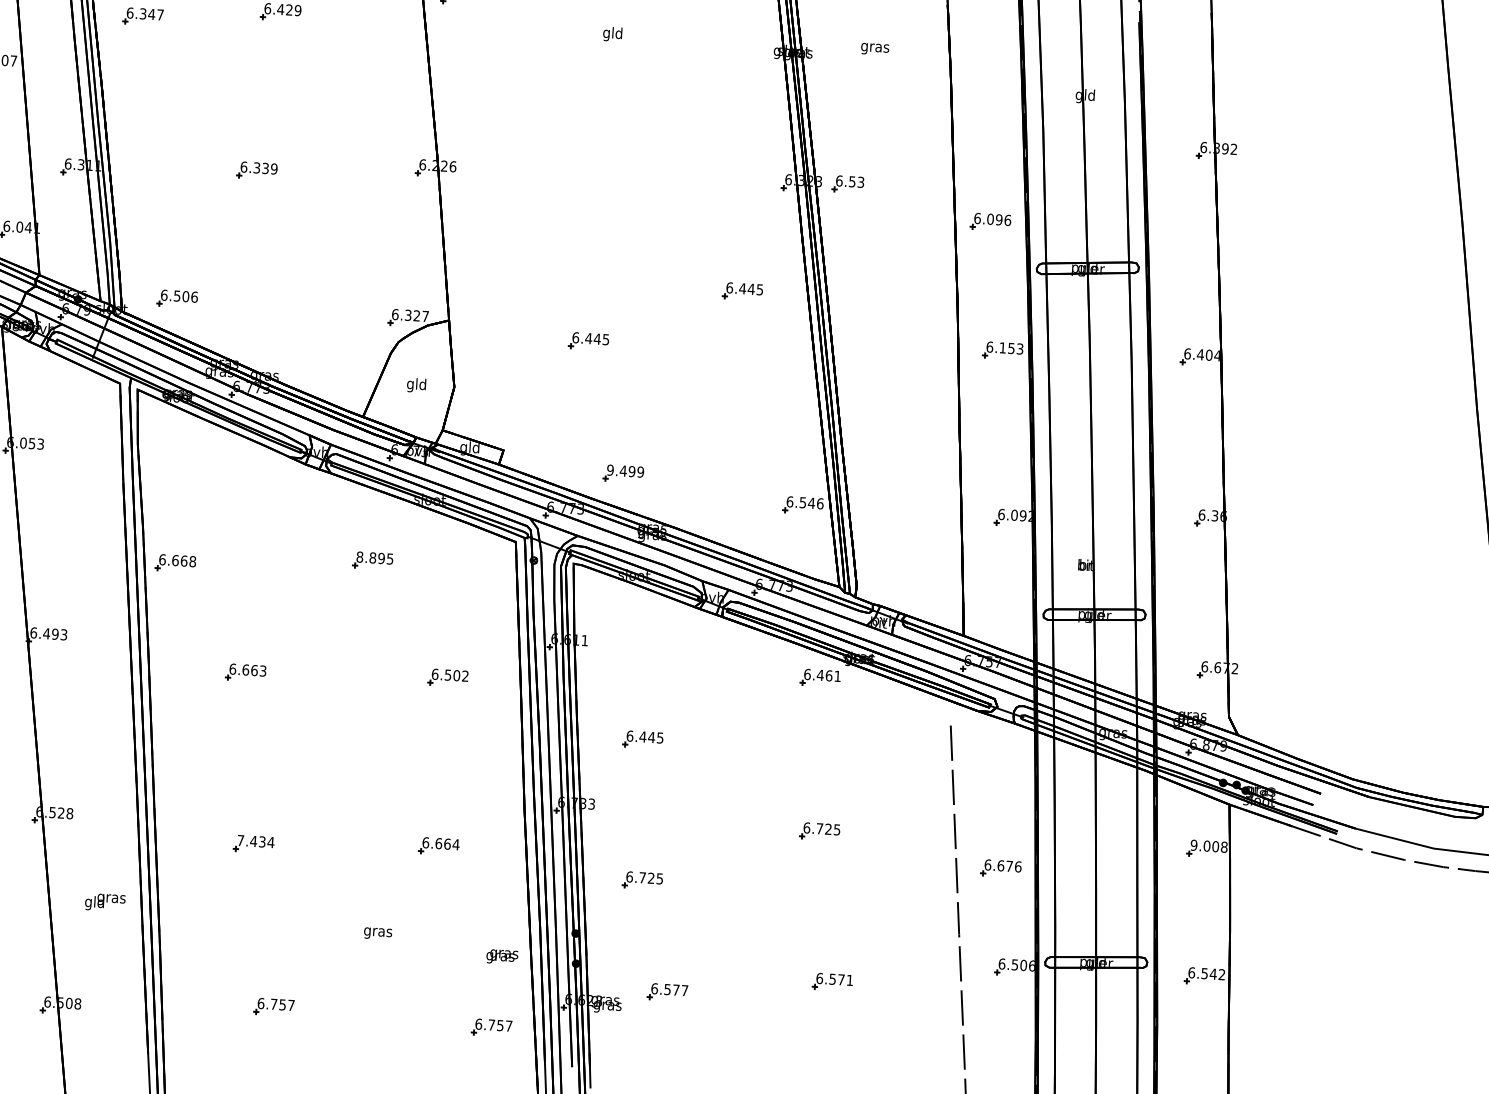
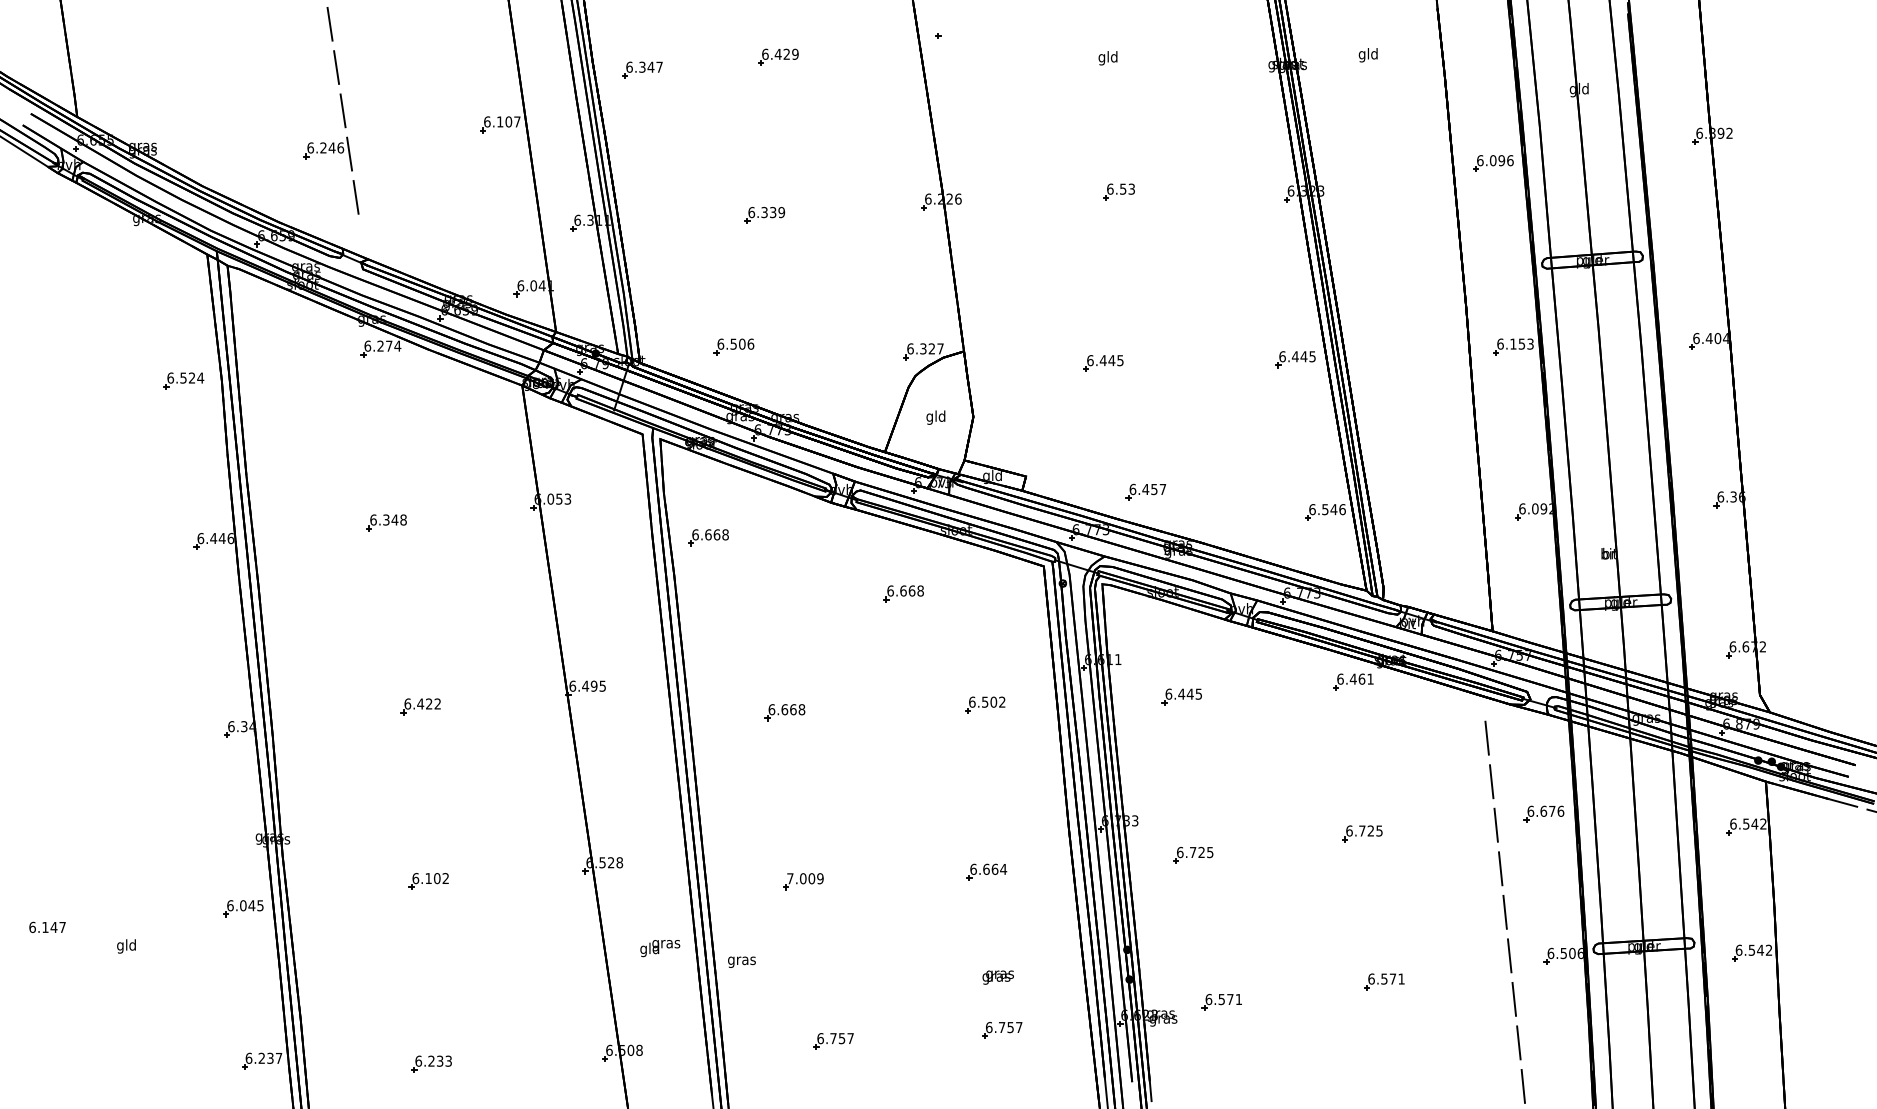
text: (875, 48) -> (1368, 55), gras -> gld
part: (847, 183) -> (1118, 191), moved
part: (990, 222) -> (1493, 163), moved
part: (742, 291) -> (1295, 359), moved
part: (176, 298) -> (733, 346), moved
text: (625, 471) -> (1147, 489), 9.499 -> 6.457
text: (374, 557) -> (905, 590), 8.895 -> 6.668
part: (175, 563) -> (708, 537), moved
text: (63, 634) -> (602, 685), 6.493 -> 6.495
text: (262, 670) -> (801, 709), 6.663 -> 6.668
part: (642, 739) -> (1181, 696), moved
text: (262, 841) -> (811, 878), 7.434 -> 7.009
text: (1209, 845) -> (1748, 823), 9.008 -> 6.542
part: (1000, 867) -> (1543, 813), moved
part: (642, 880) -> (1193, 855), moved
text: (377, 932) -> (741, 961), moved
text: (501, 956) -> (997, 977), moved
text: (684, 990) -> (1238, 999), 6.577 -> 6.571
part: (492, 1028) -> (1002, 1030), moved

